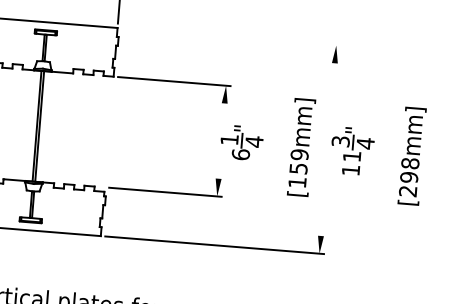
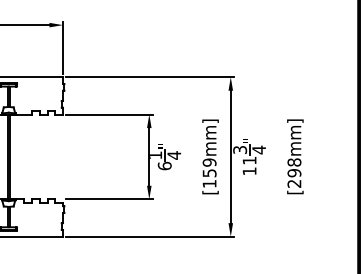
line: (231, 37) -> (150, 77), added
line: (221, 140) -> (149, 156), added
line: (327, 149) -> (230, 156), added

